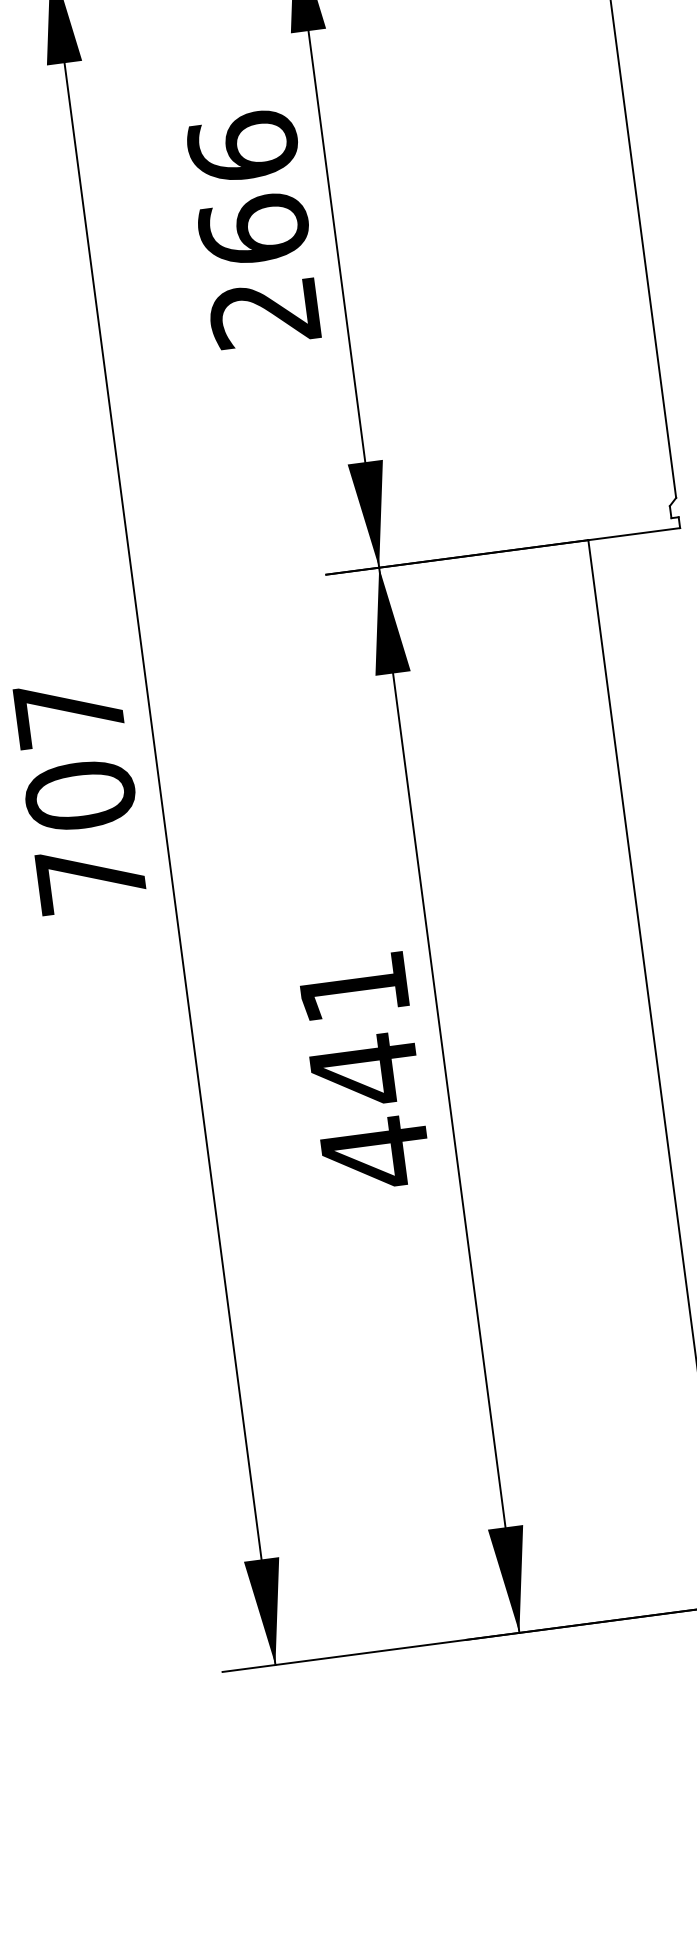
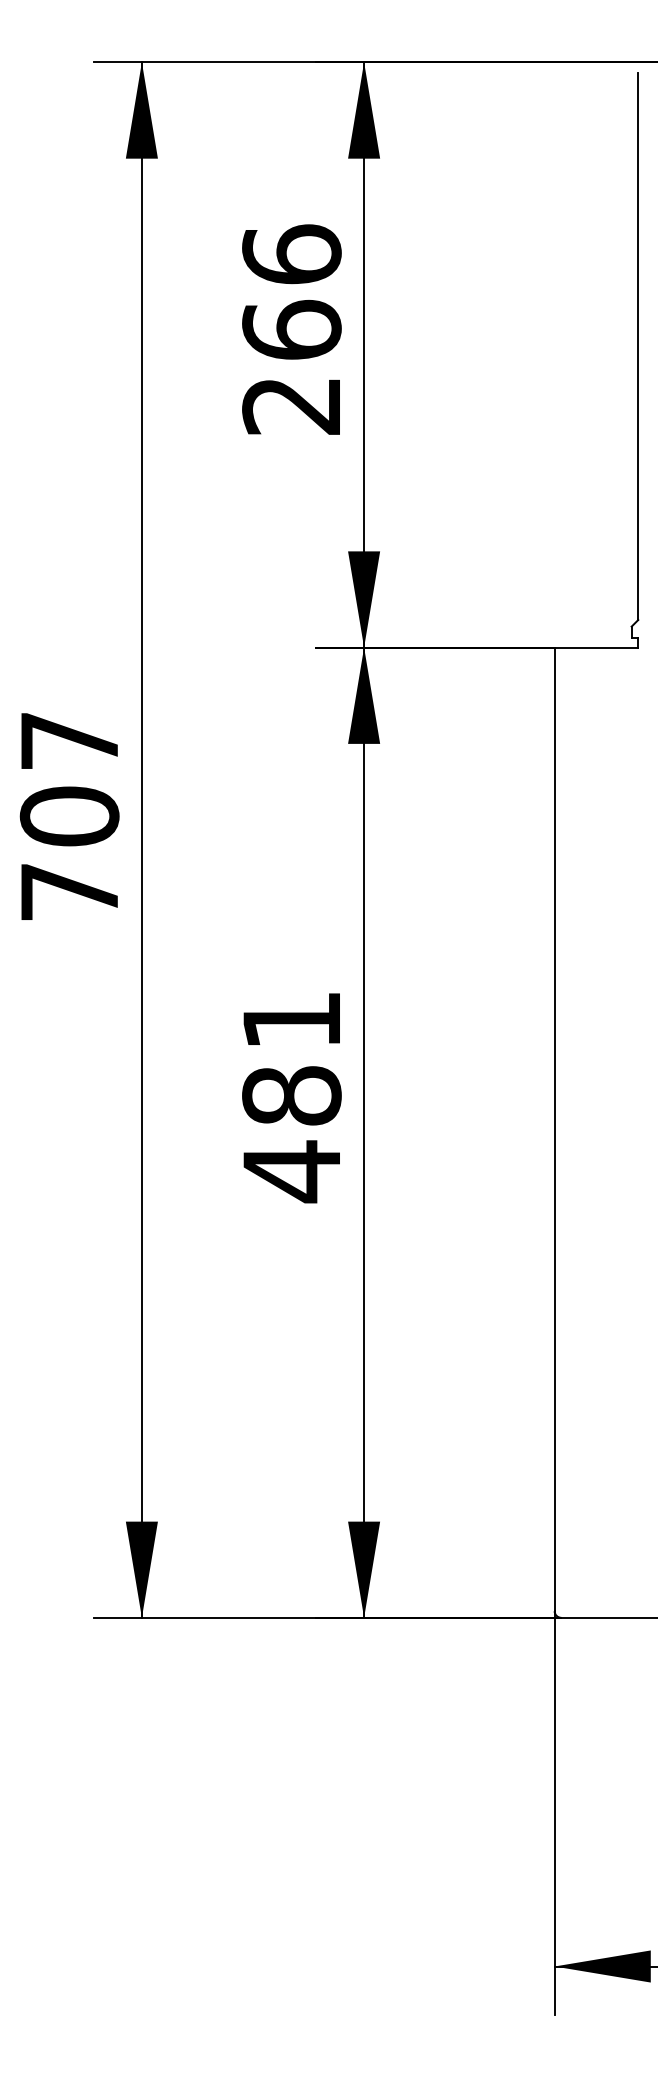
text: (364, 1070) -> (291, 1095), 441 -> 481

